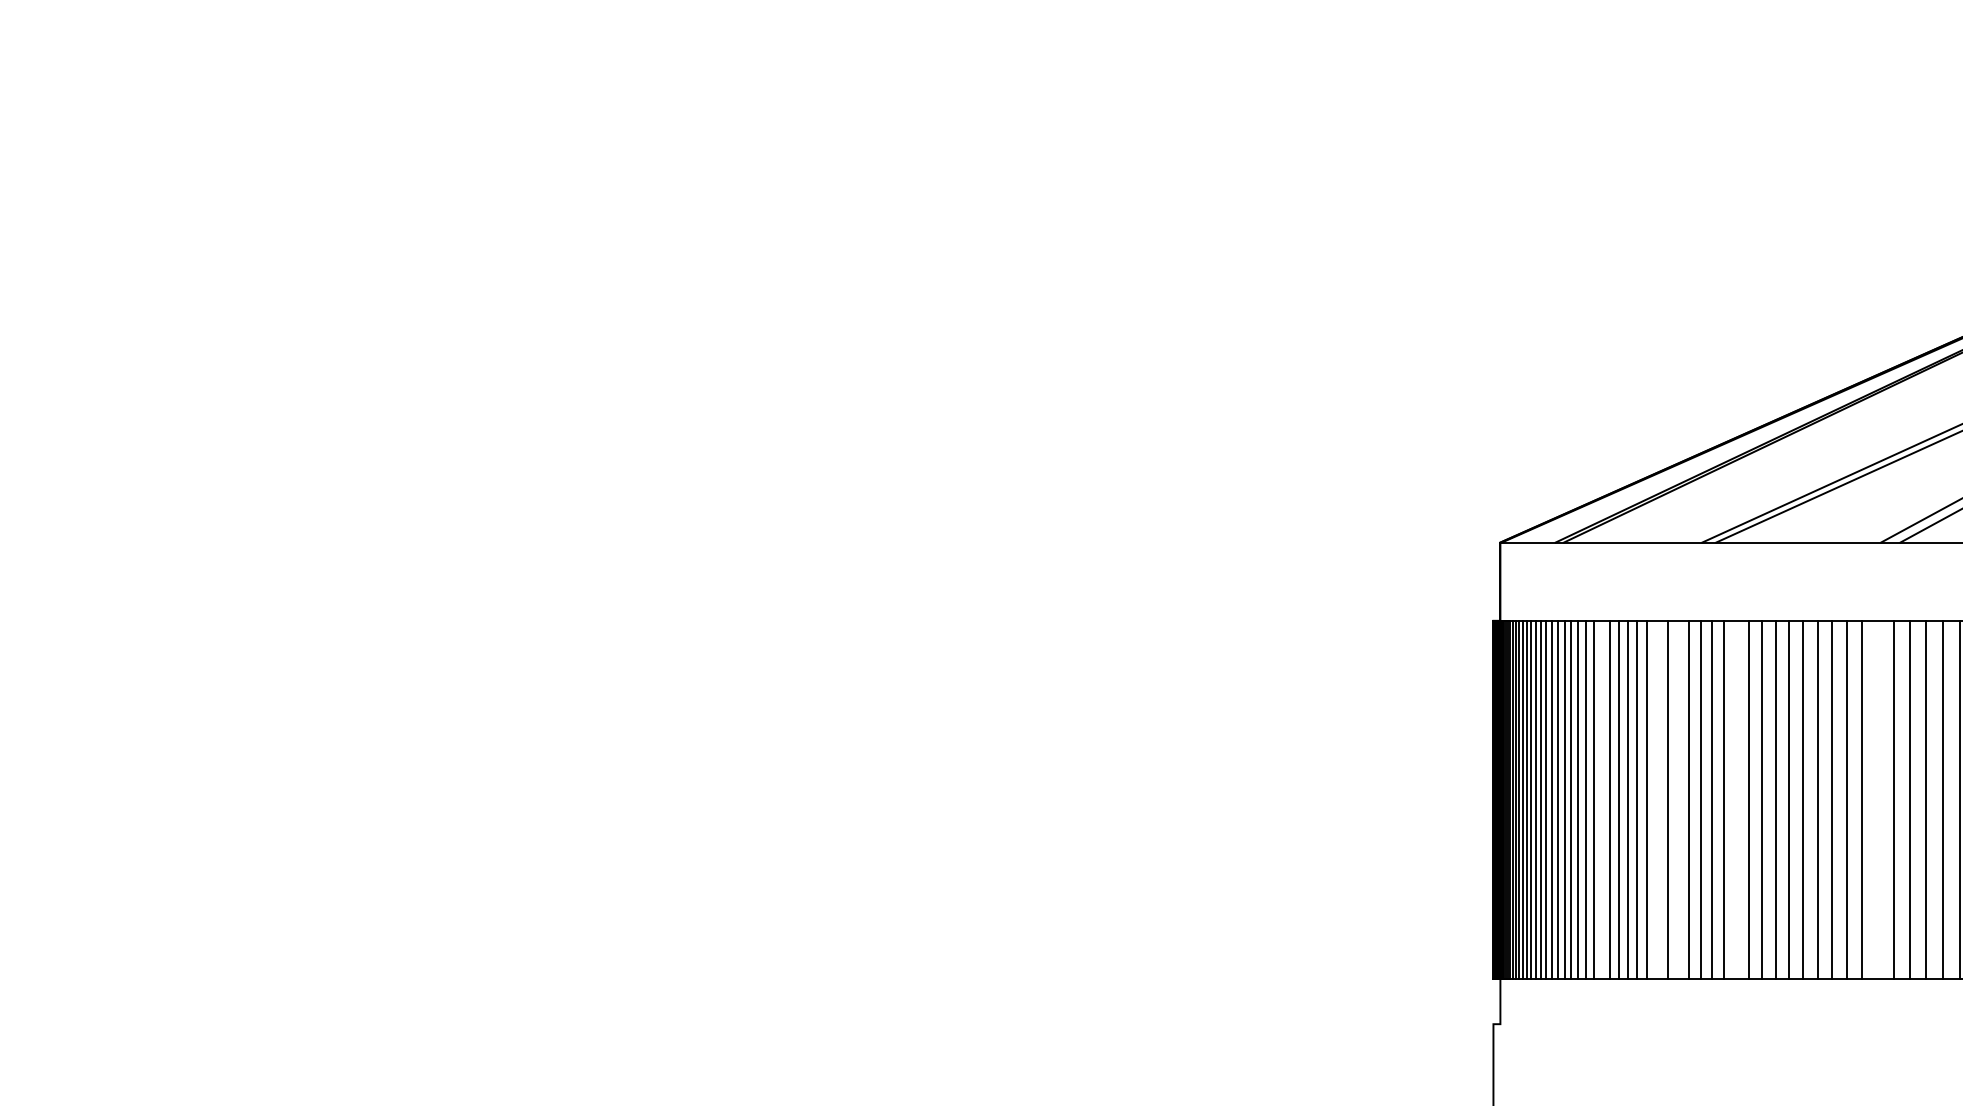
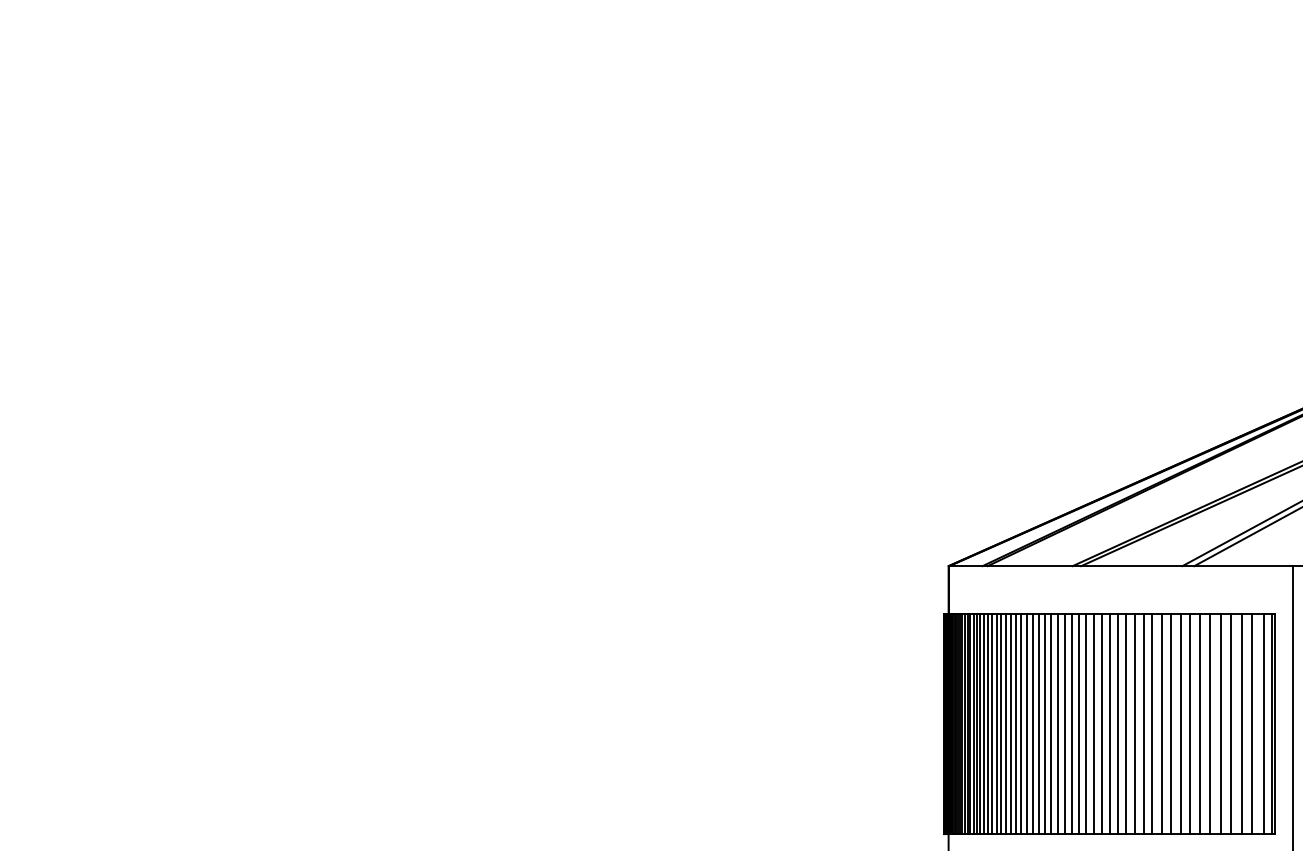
line: (1601, 800) -> (1010, 724), added
line: (1656, 800) -> (1044, 724), added
line: (1677, 800) -> (1057, 724), added
line: (1736, 800) -> (1093, 724), added
line: (1877, 800) -> (1180, 724), added

